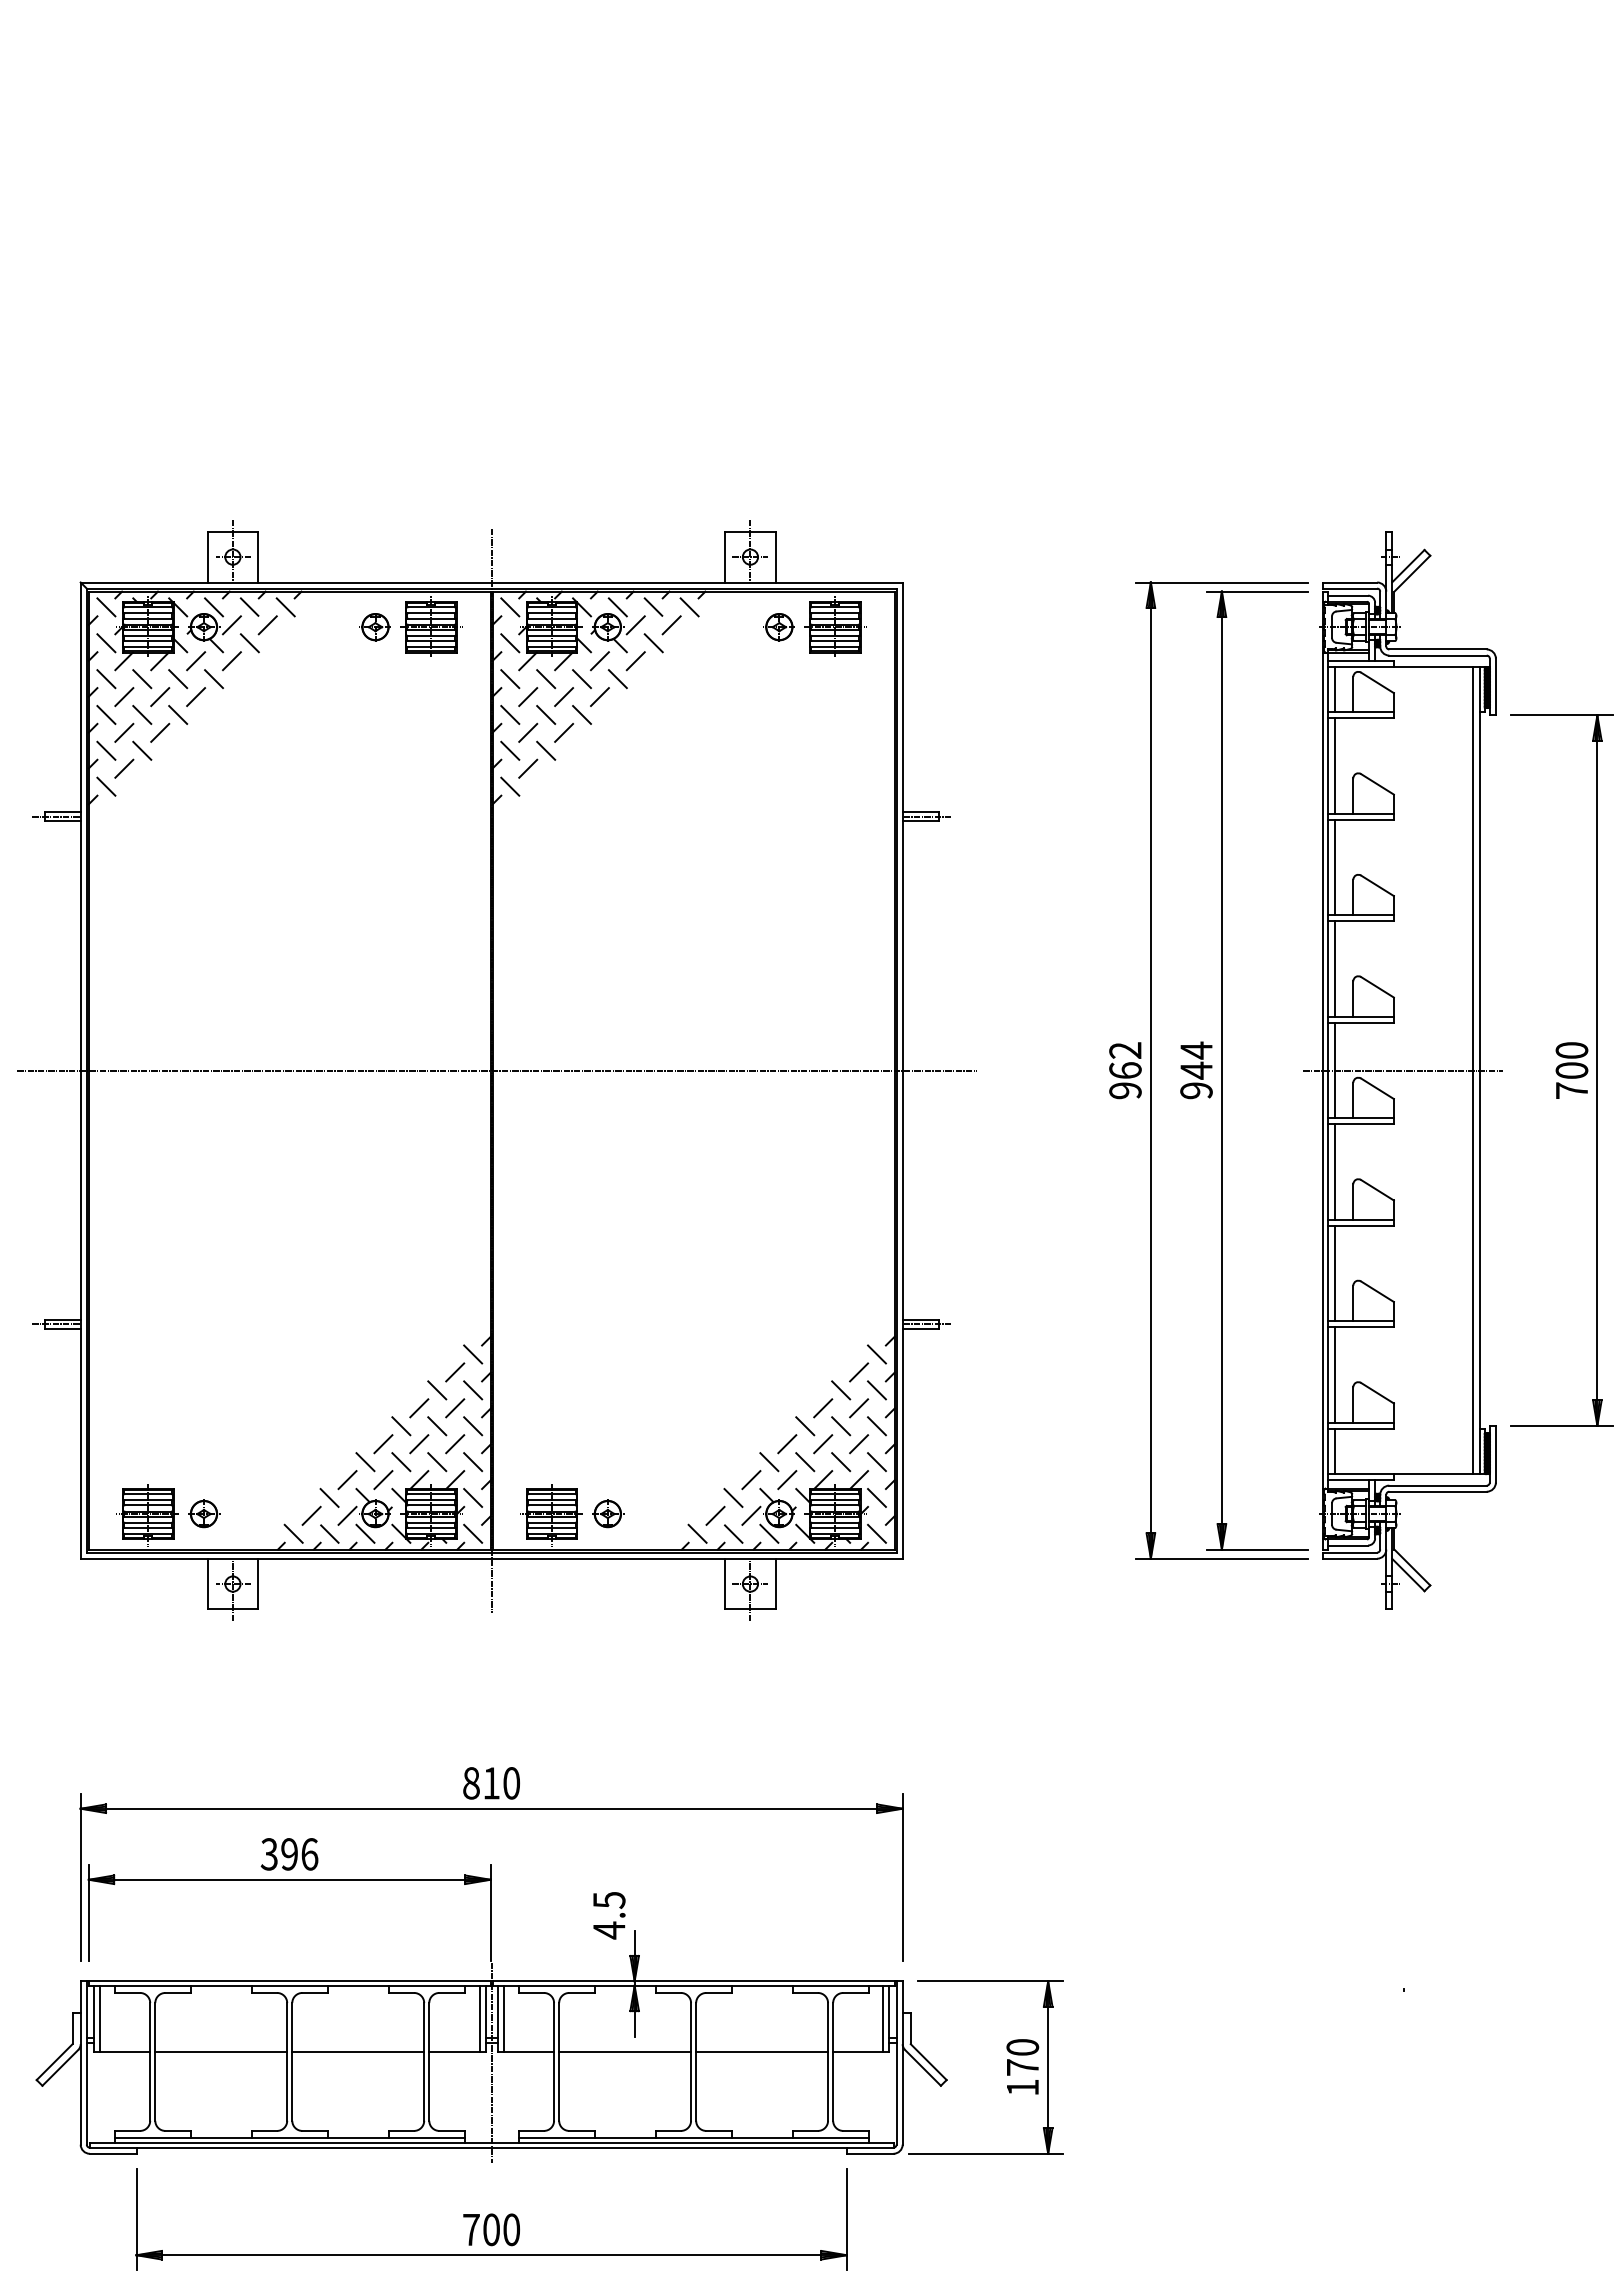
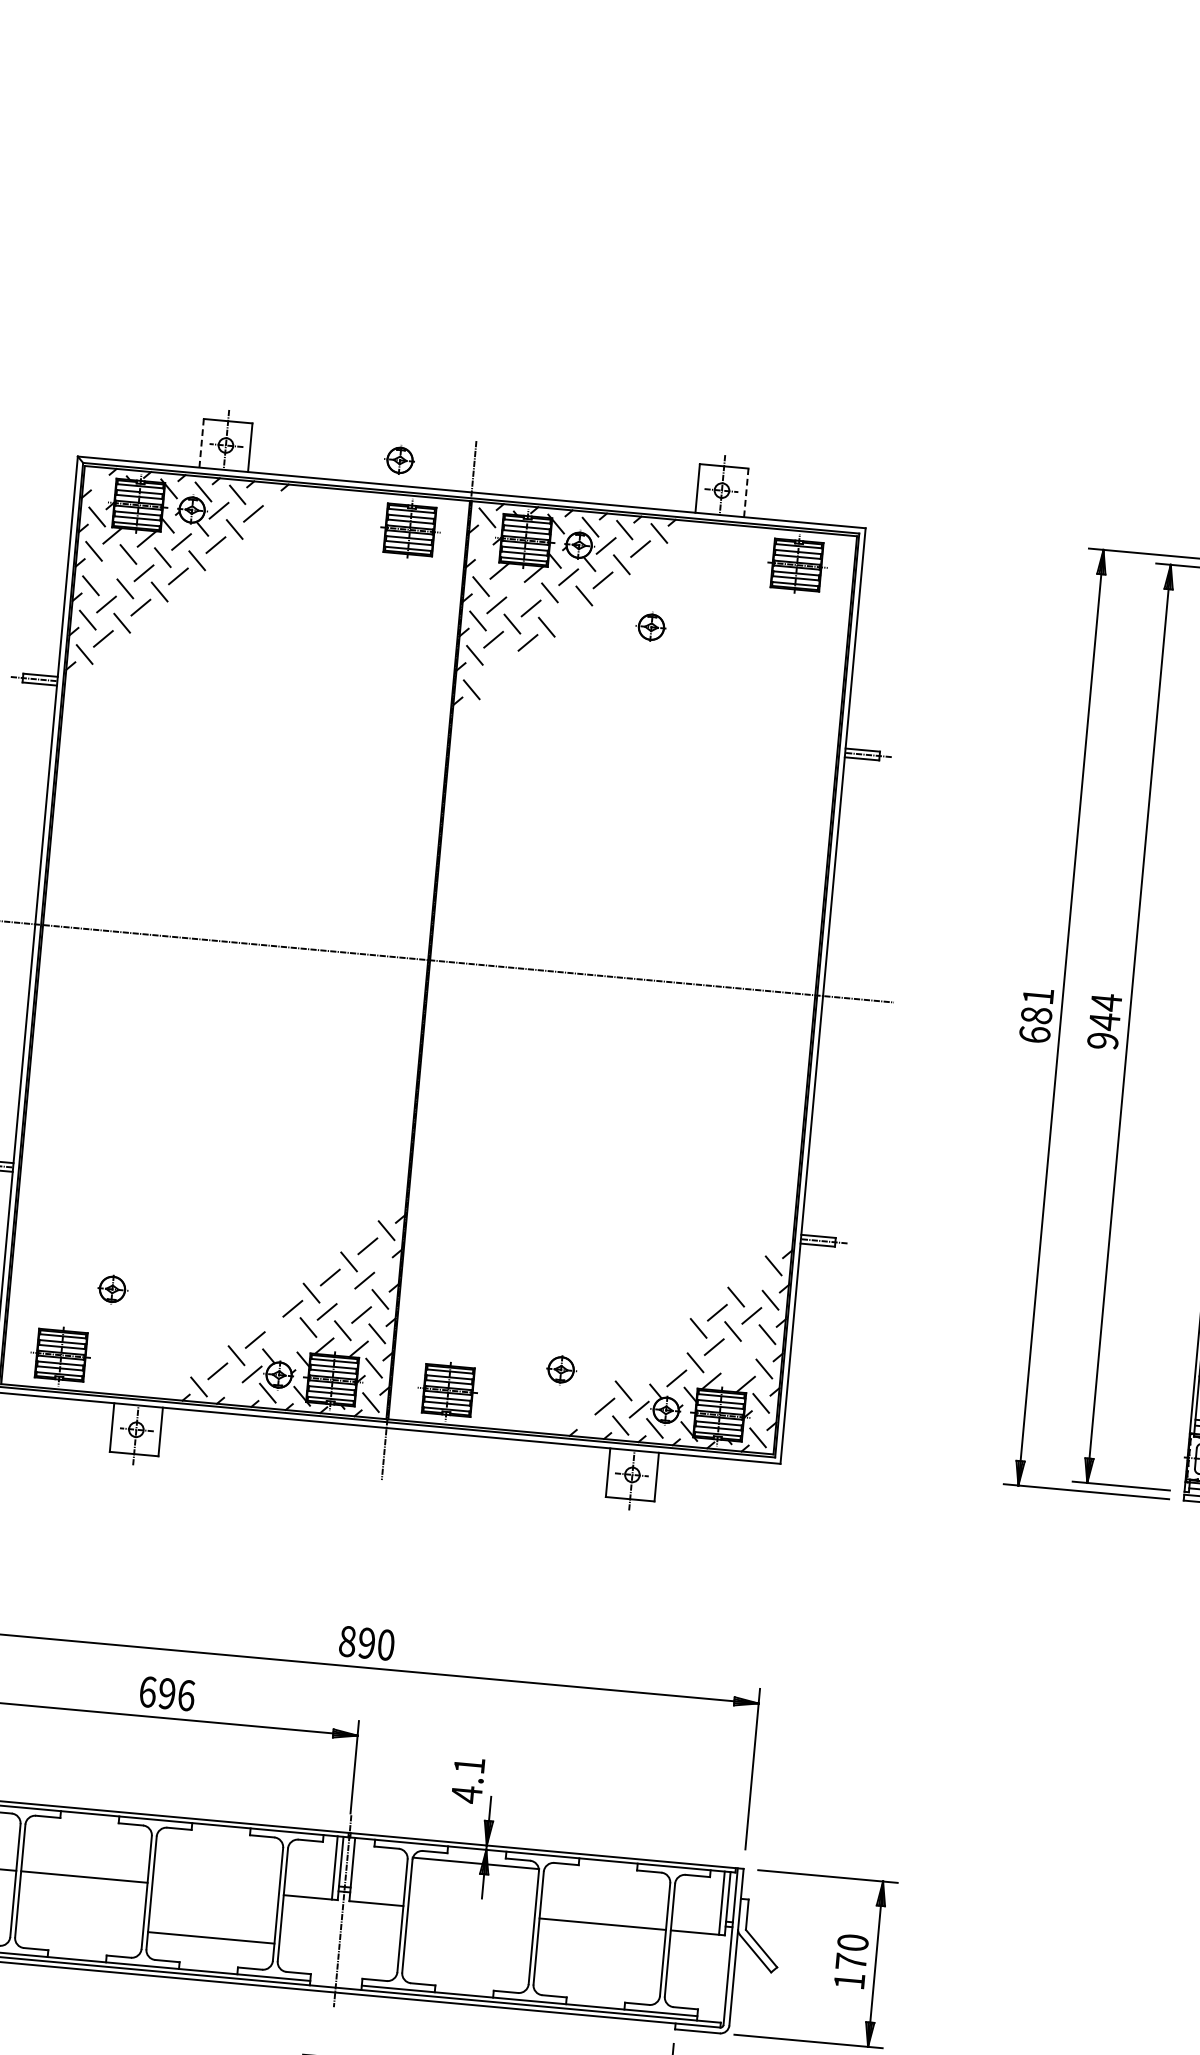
line: (207, 556) -> (201, 442), solid -> dashed
line: (775, 556) -> (746, 492), solid -> dashed
line: (106, 607) -> (100, 482), removed
line: (285, 607) -> (271, 498), removed
part: (374, 627) -> (399, 460), moved
part: (778, 627) -> (650, 627), moved
line: (510, 643) -> (484, 552), removed
line: (546, 679) -> (515, 590), removed
line: (124, 697) -> (109, 570), removed
line: (599, 697) -> (565, 612), removed
line: (546, 750) -> (509, 658), removed
line: (528, 768) -> (490, 673), removed
text: (1125, 1070) -> (1036, 1015), 962 -> 681
line: (859, 1372) -> (755, 1281), removed
line: (473, 1390) -> (383, 1265), removed
line: (437, 1426) -> (346, 1296), removed
line: (787, 1444) -> (680, 1344), removed
line: (859, 1444) -> (749, 1350), removed
line: (365, 1462) -> (274, 1324), removed
line: (769, 1462) -> (661, 1360), removed
line: (841, 1462) -> (730, 1366), removed
line: (383, 1480) -> (289, 1343), removed
line: (751, 1480) -> (642, 1375), removed
part: (204, 1513) -> (113, 1288), moved
part: (608, 1513) -> (561, 1369), moved
line: (329, 1533) -> (233, 1389), removed
line: (697, 1533) -> (586, 1421), removed
text: (491, 1783) -> (366, 1643), 810 -> 890
text: (269, 1854) -> (147, 1692), 396 -> 696
text: (609, 1900) -> (469, 1765), 4.5 -> 4.1
line: (503, 2018) -> (357, 1869), removed
line: (358, 2051) -> (211, 1937), moved
line: (625, 2051) -> (476, 1863), moved

